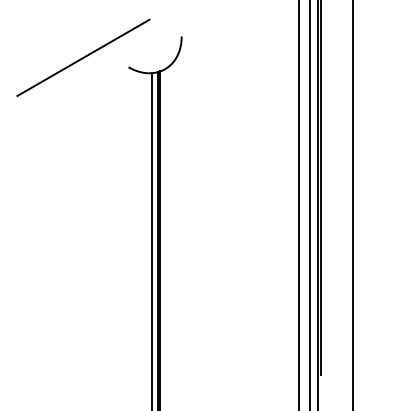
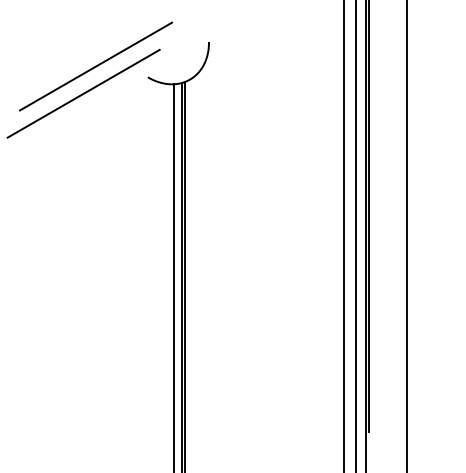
line: (72, 81) -> (83, 93), added

